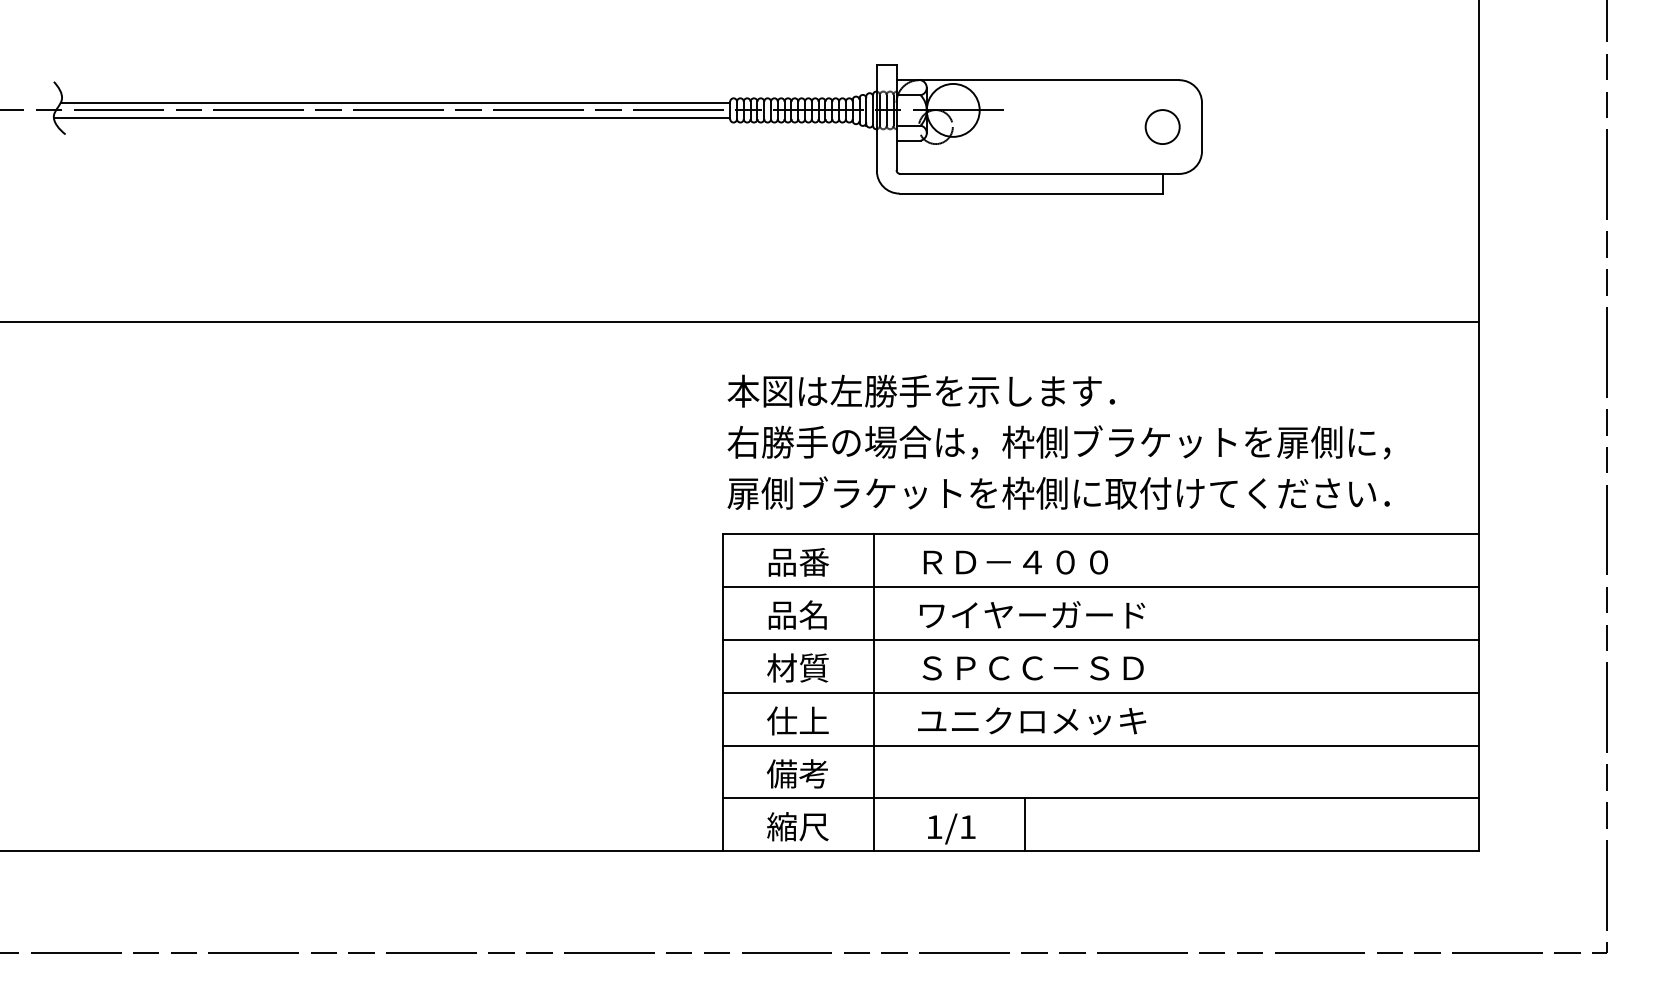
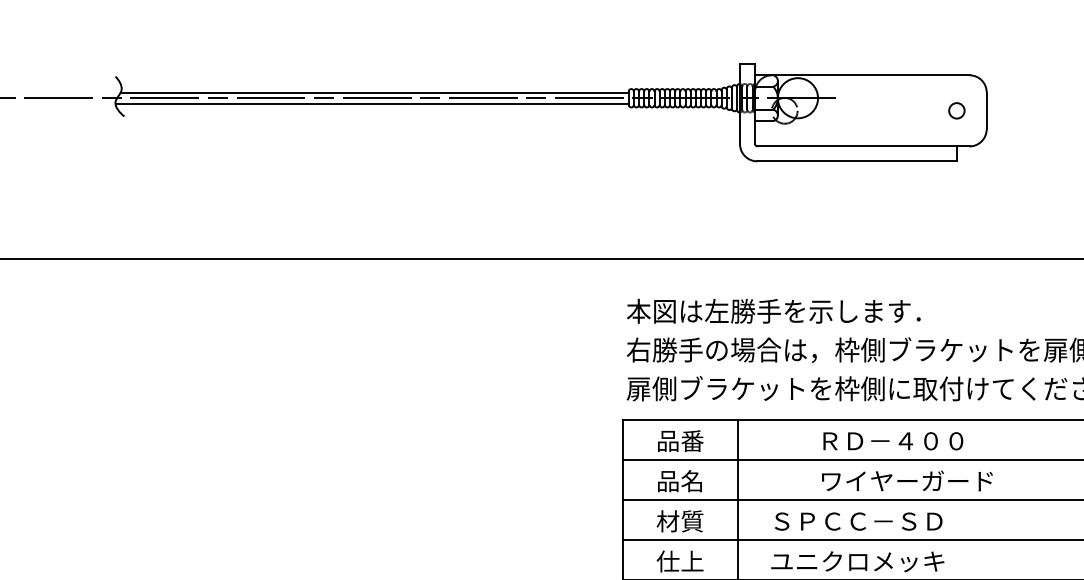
circle: (1162, 127) -> (956, 111), size x0.6
text: (1015, 562) -> (893, 441), moved
text: (1032, 614) -> (907, 480), moved

